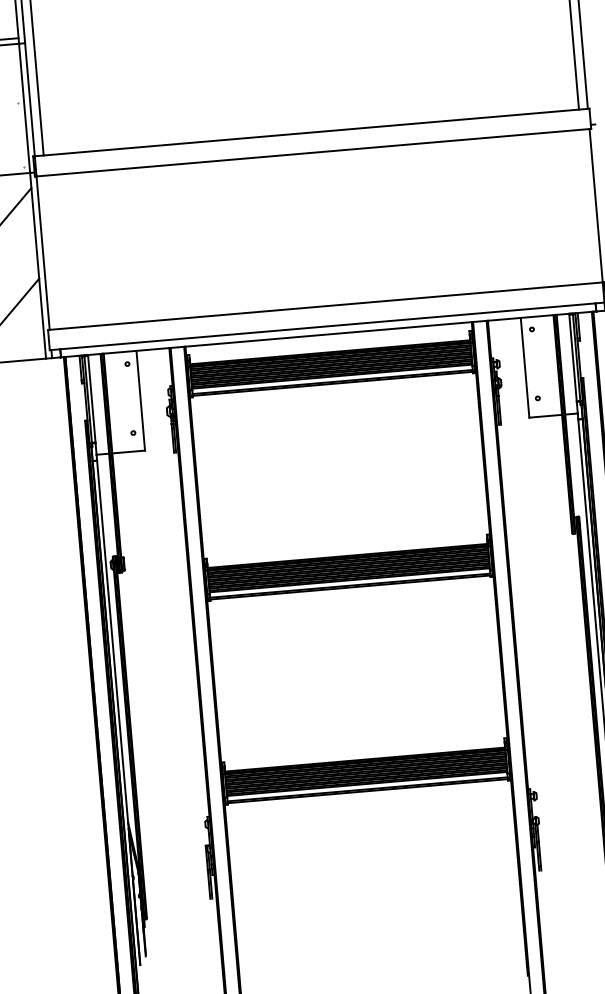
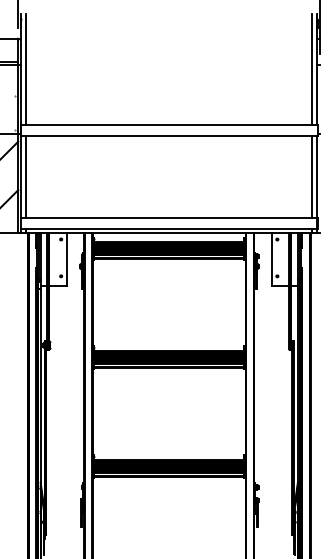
line: (587, 205) -> (312, 176), added
line: (52, 251) -> (26, 176), added

